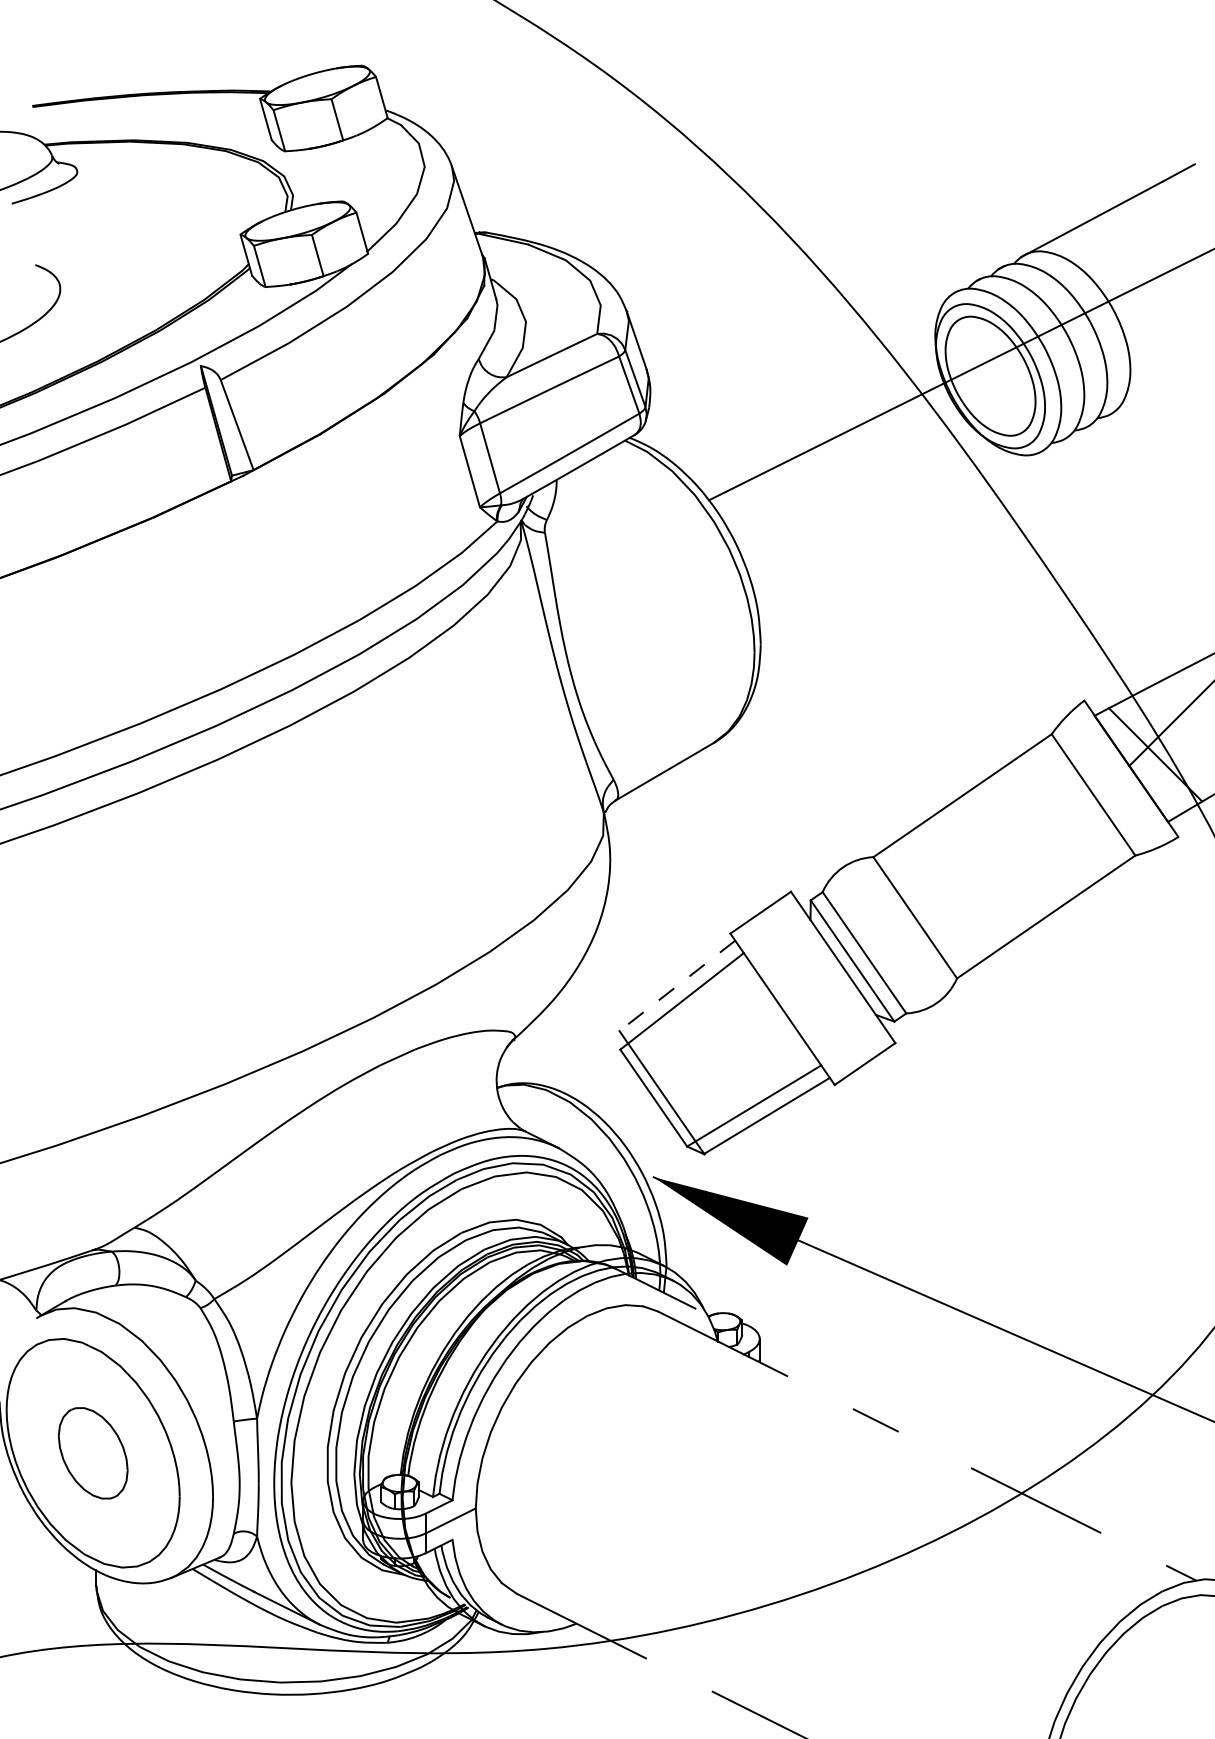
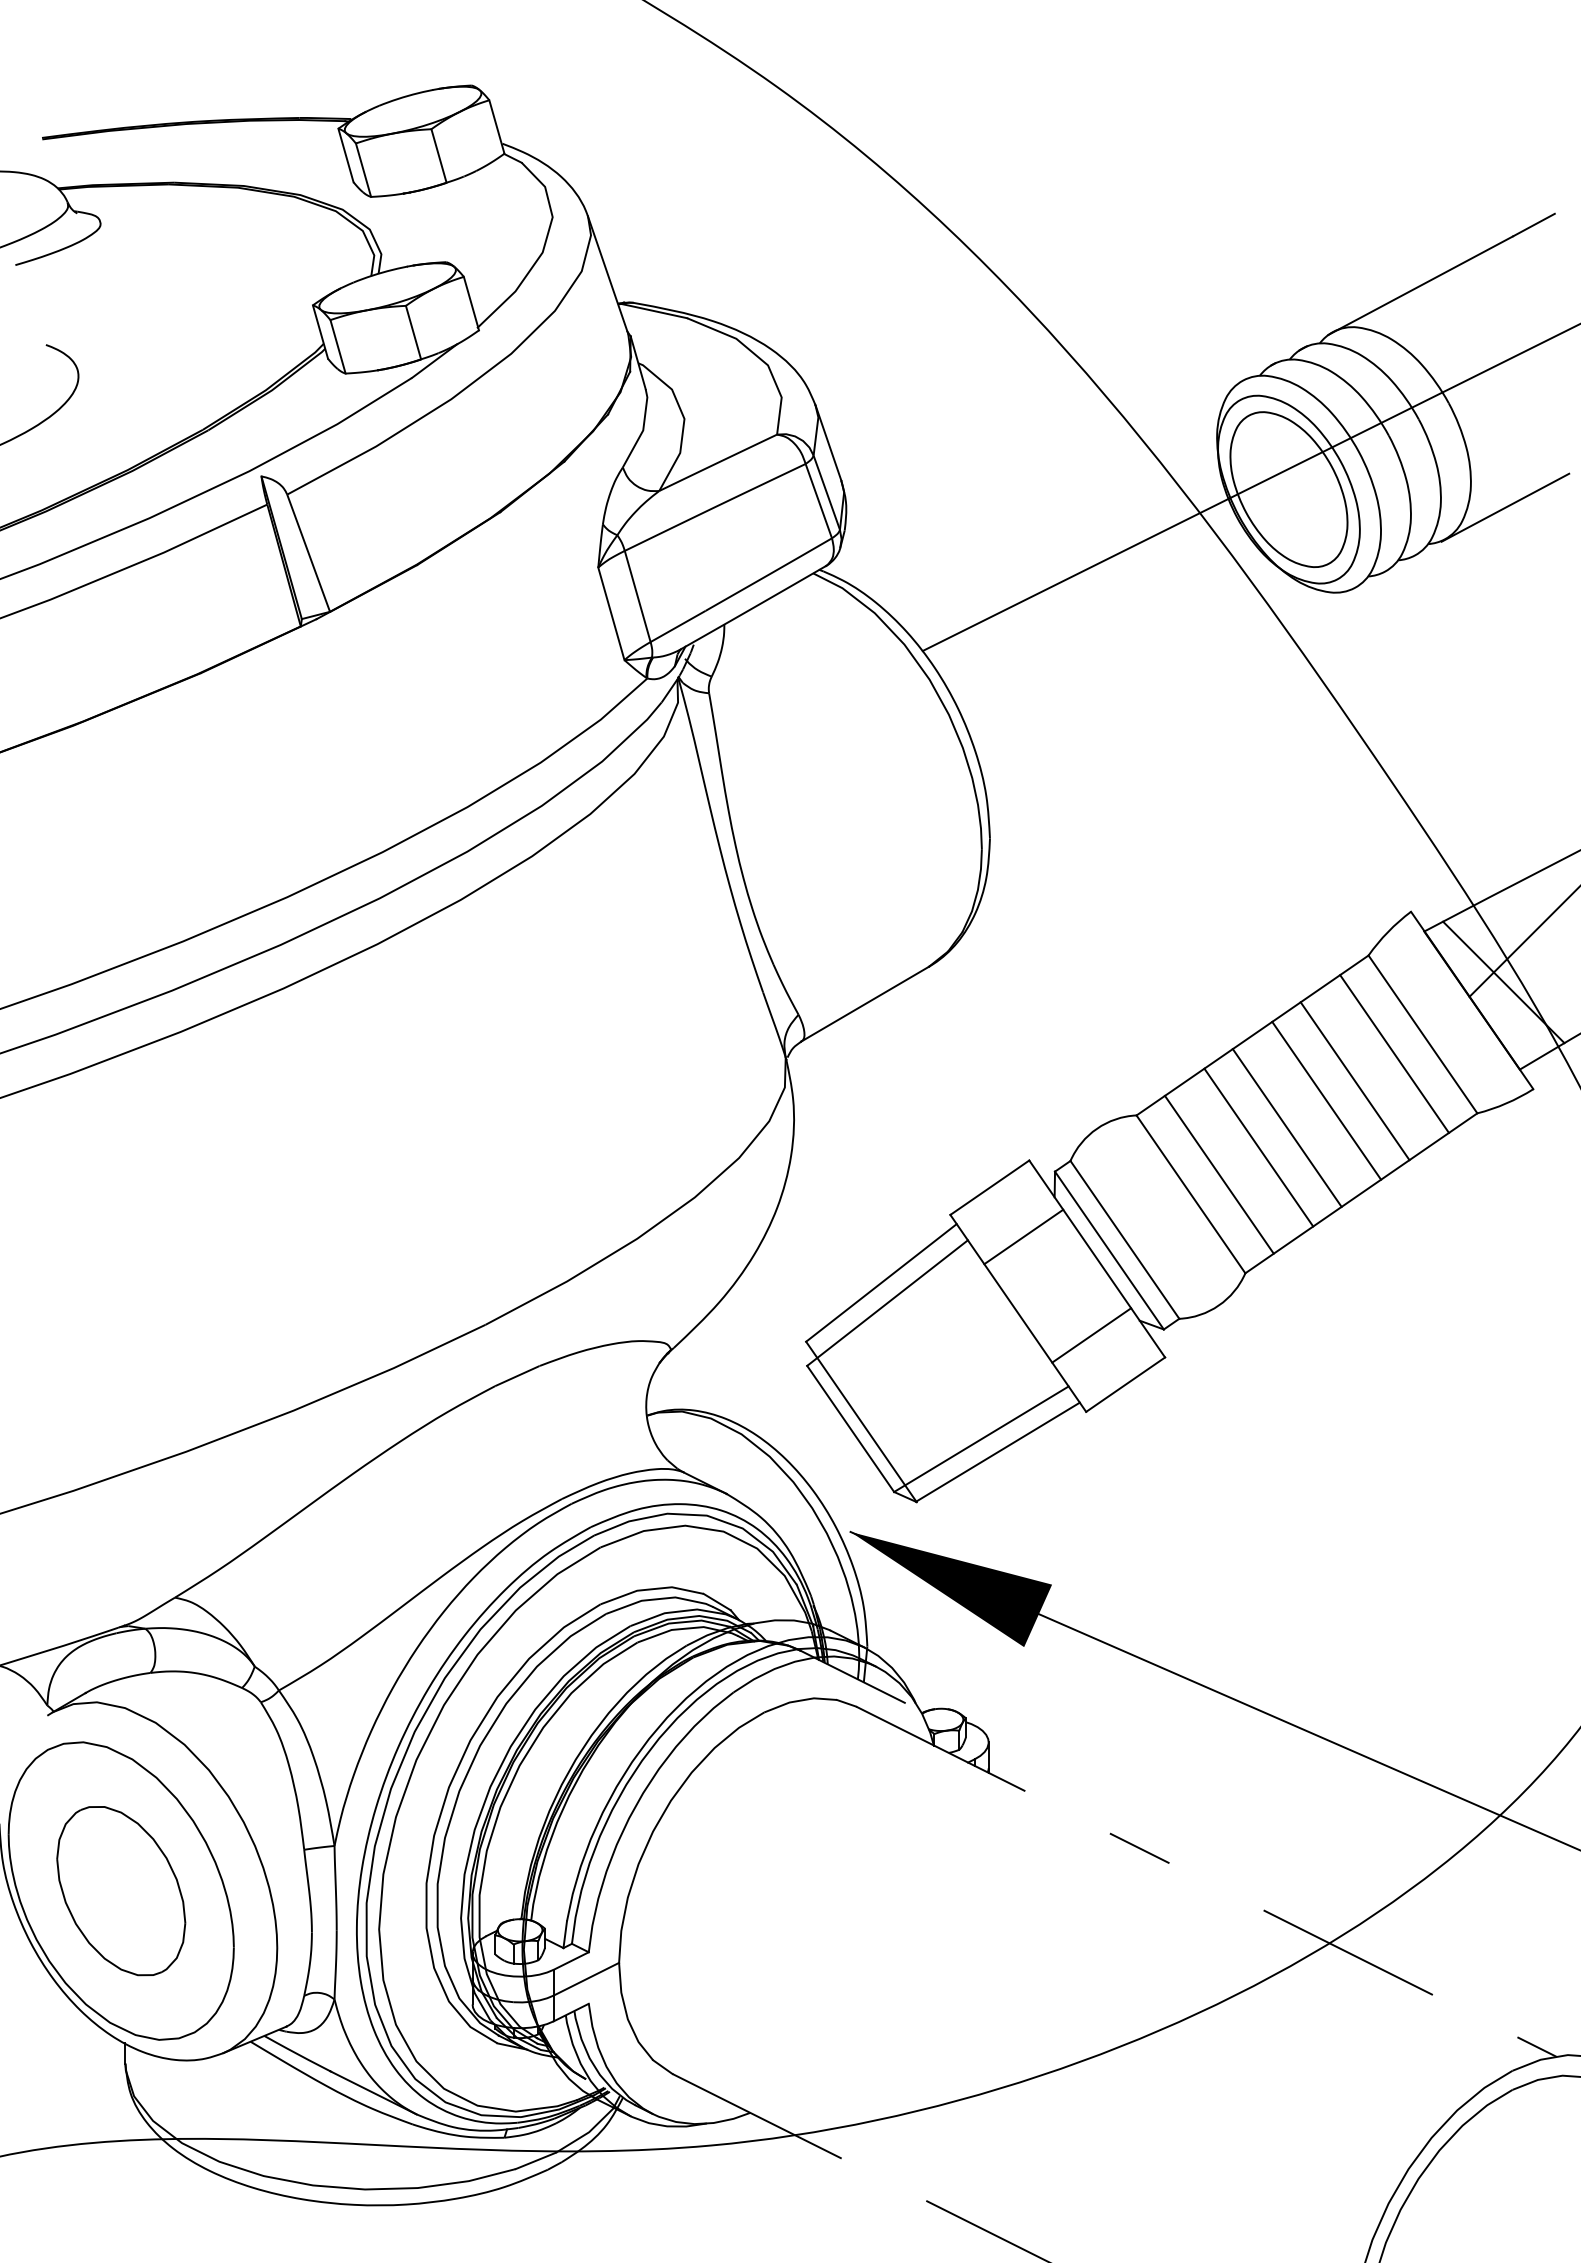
line: (1156, 389) -> (1505, 507), added
line: (1071, 809) -> (1394, 1053), added
line: (1040, 831) -> (1354, 1081), added
line: (1019, 845) -> (1326, 1100), added
line: (988, 866) -> (1286, 1127), added
line: (967, 881) -> (1258, 1147), added
line: (936, 902) -> (1218, 1174), added
line: (786, 950) -> (1023, 1236), added
line: (677, 985) -> (881, 1282), dashed -> solid
line: (838, 1026) -> (1091, 1335), added
part: (93, 1453) -> (121, 1891), size x1.43

